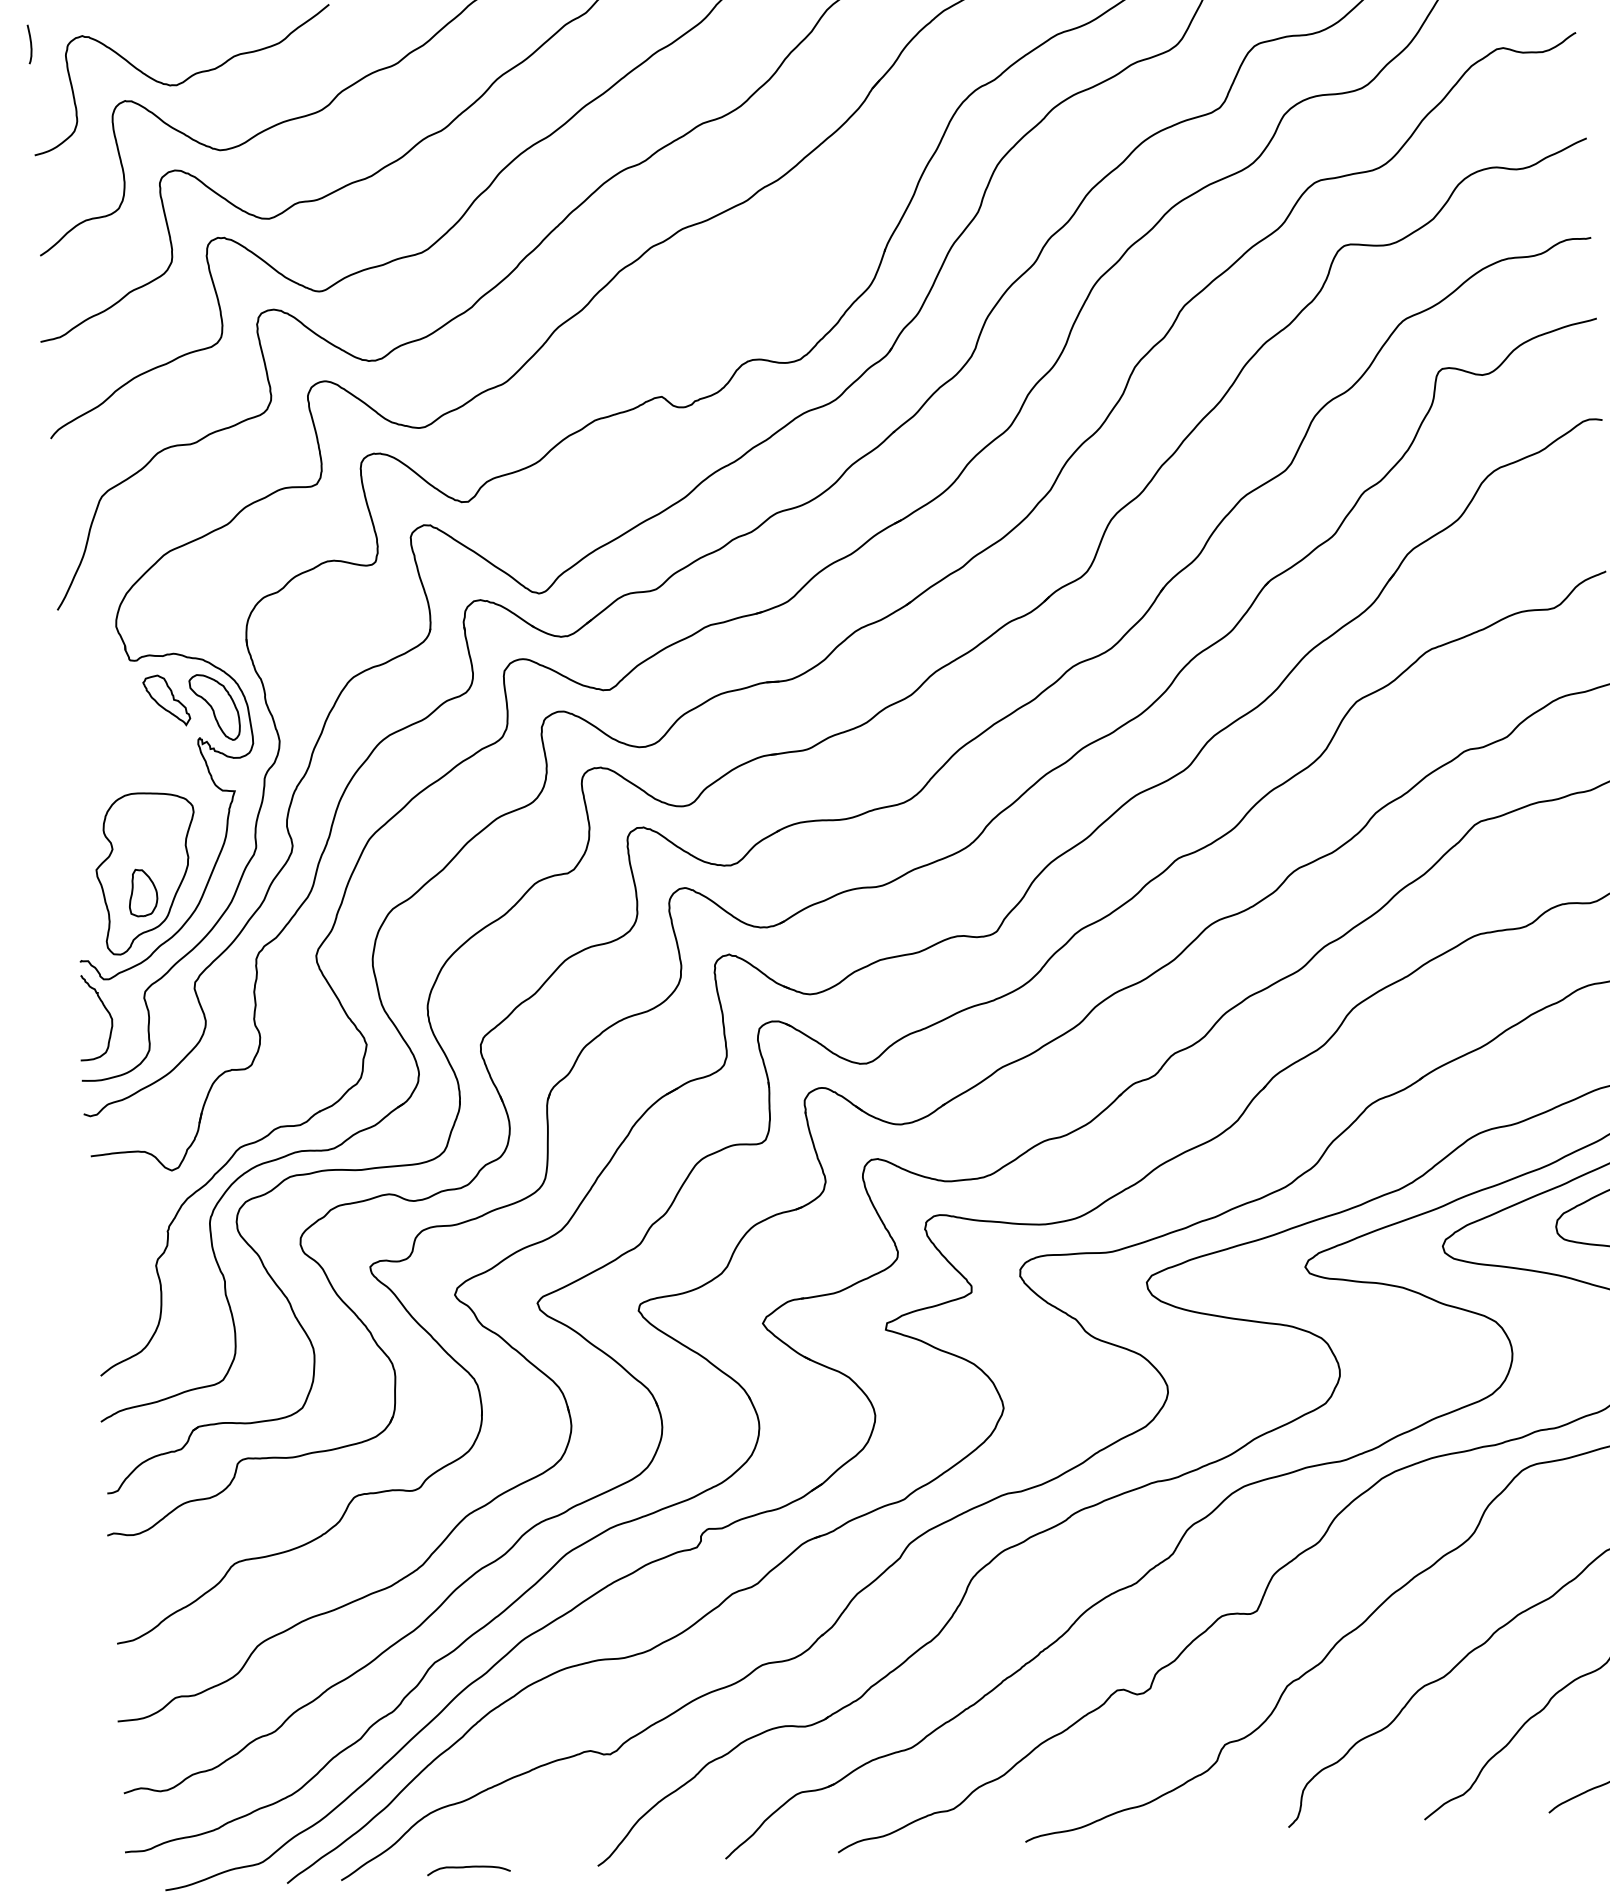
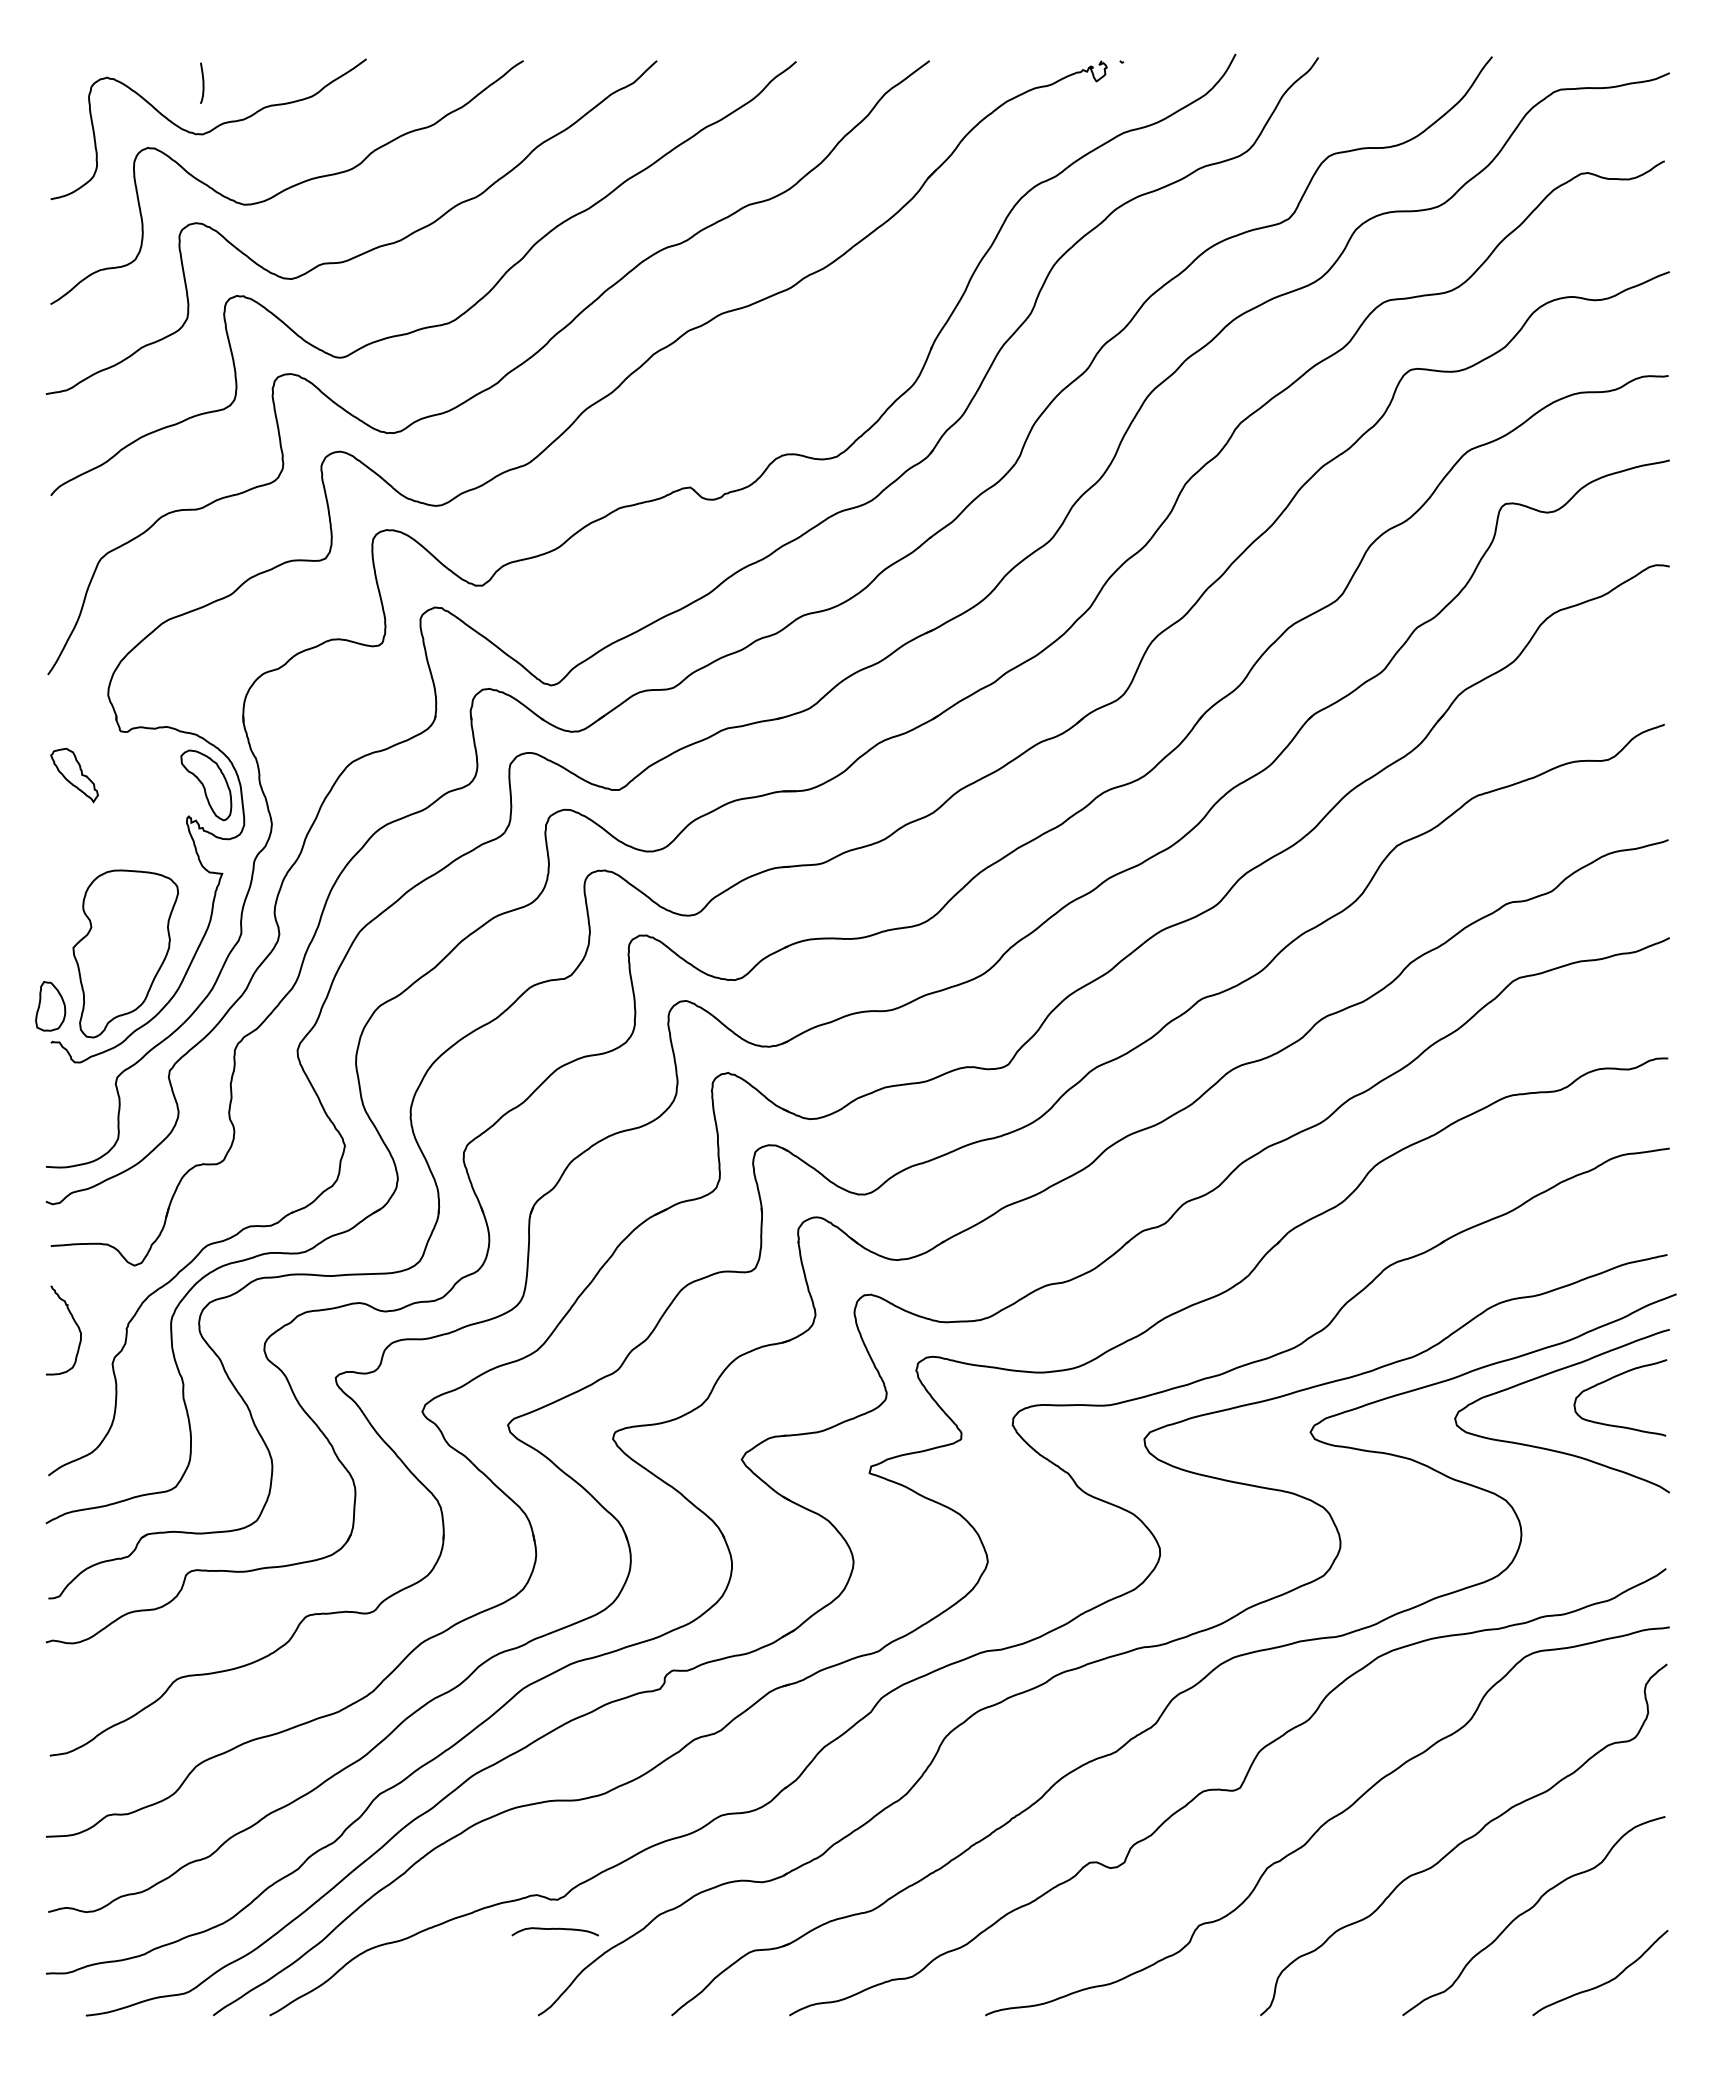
curve: (30, 43) -> (202, 82), moved
part: (166, 700) -> (74, 775), moved
part: (142, 892) -> (50, 1006), moved
curve: (106, 1011) -> (75, 1324), moved
curve: (467, 1867) -> (554, 1929), moved

